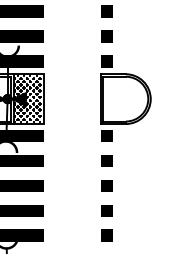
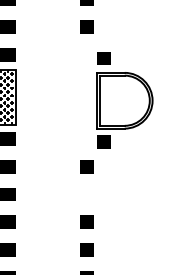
part: (125, 98) -> (124, 100), moved
line: (106, 185) -> (86, 194), removed

